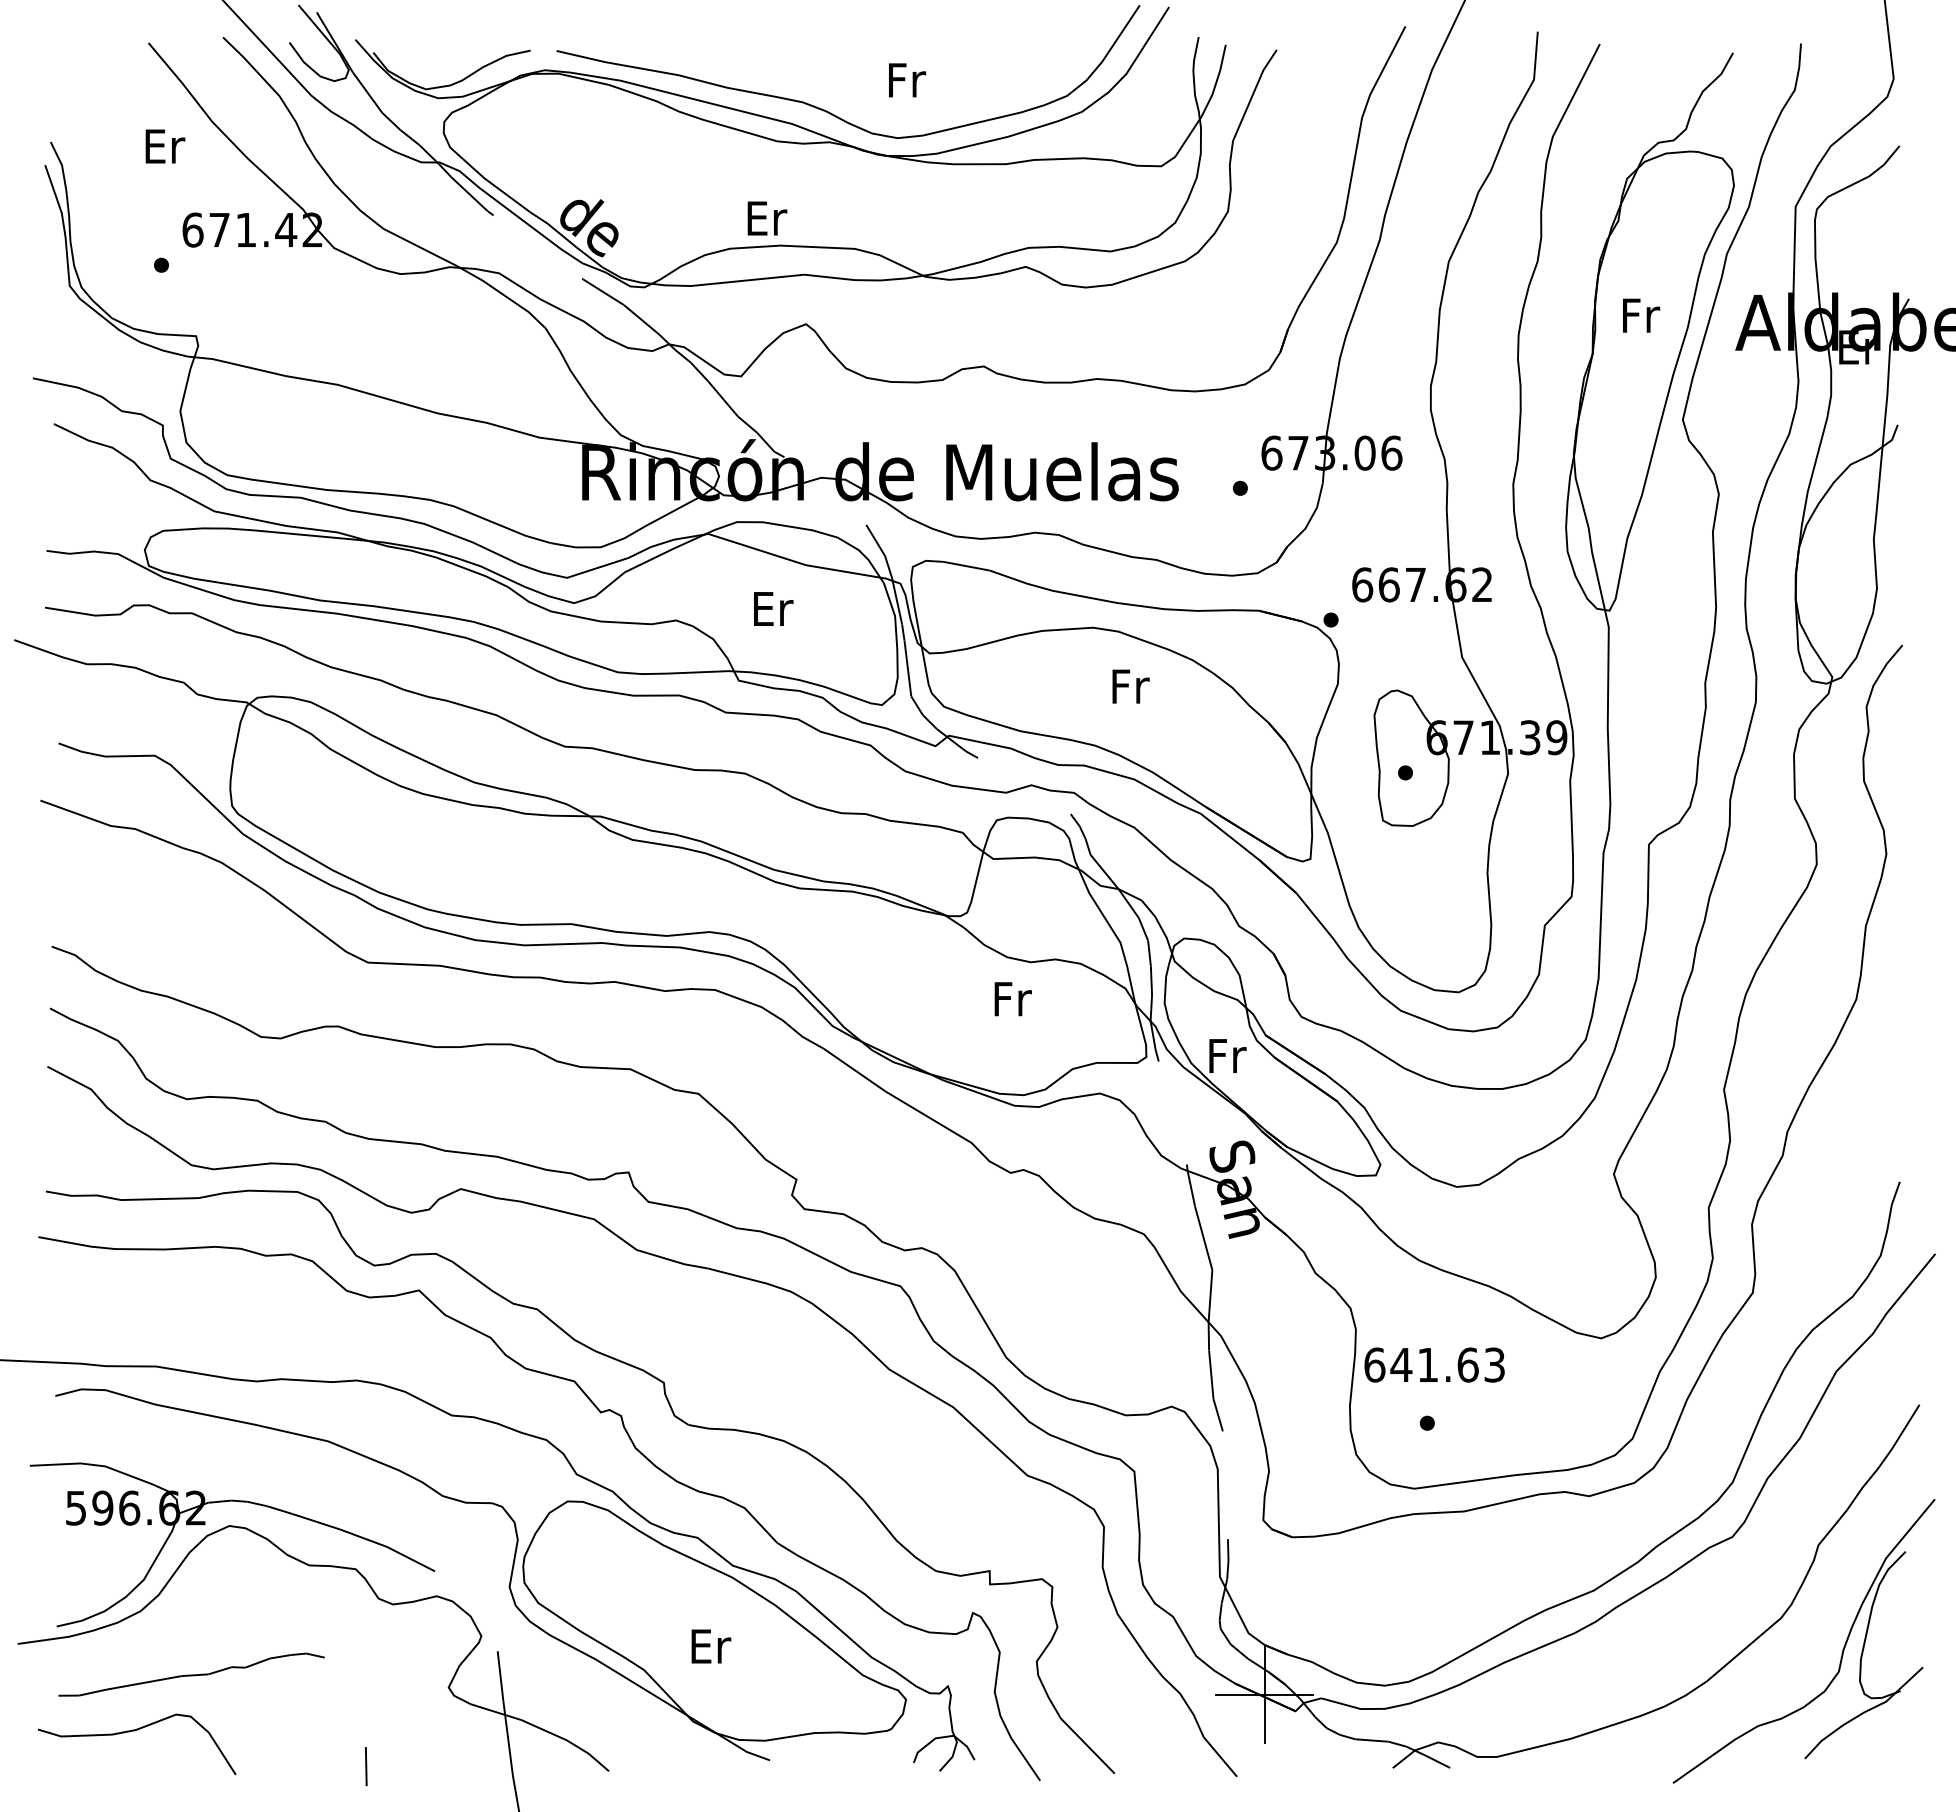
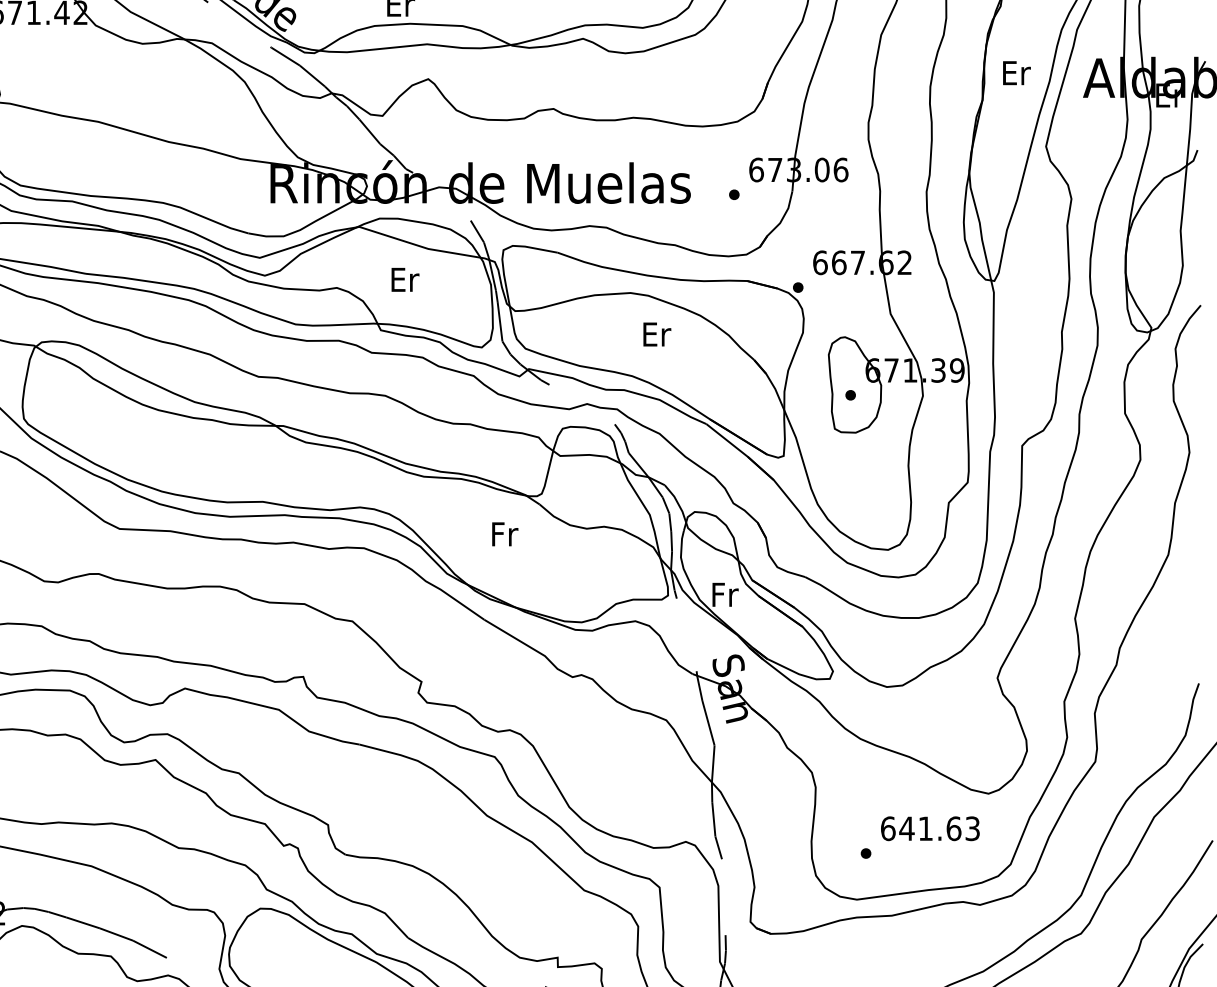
text: (1641, 315) -> (1016, 73), Fr -> Er
text: (1130, 686) -> (656, 334), Fr -> Er
text: (1012, 999) -> (504, 534), moved
text: (1434, 1364) -> (930, 828), moved

